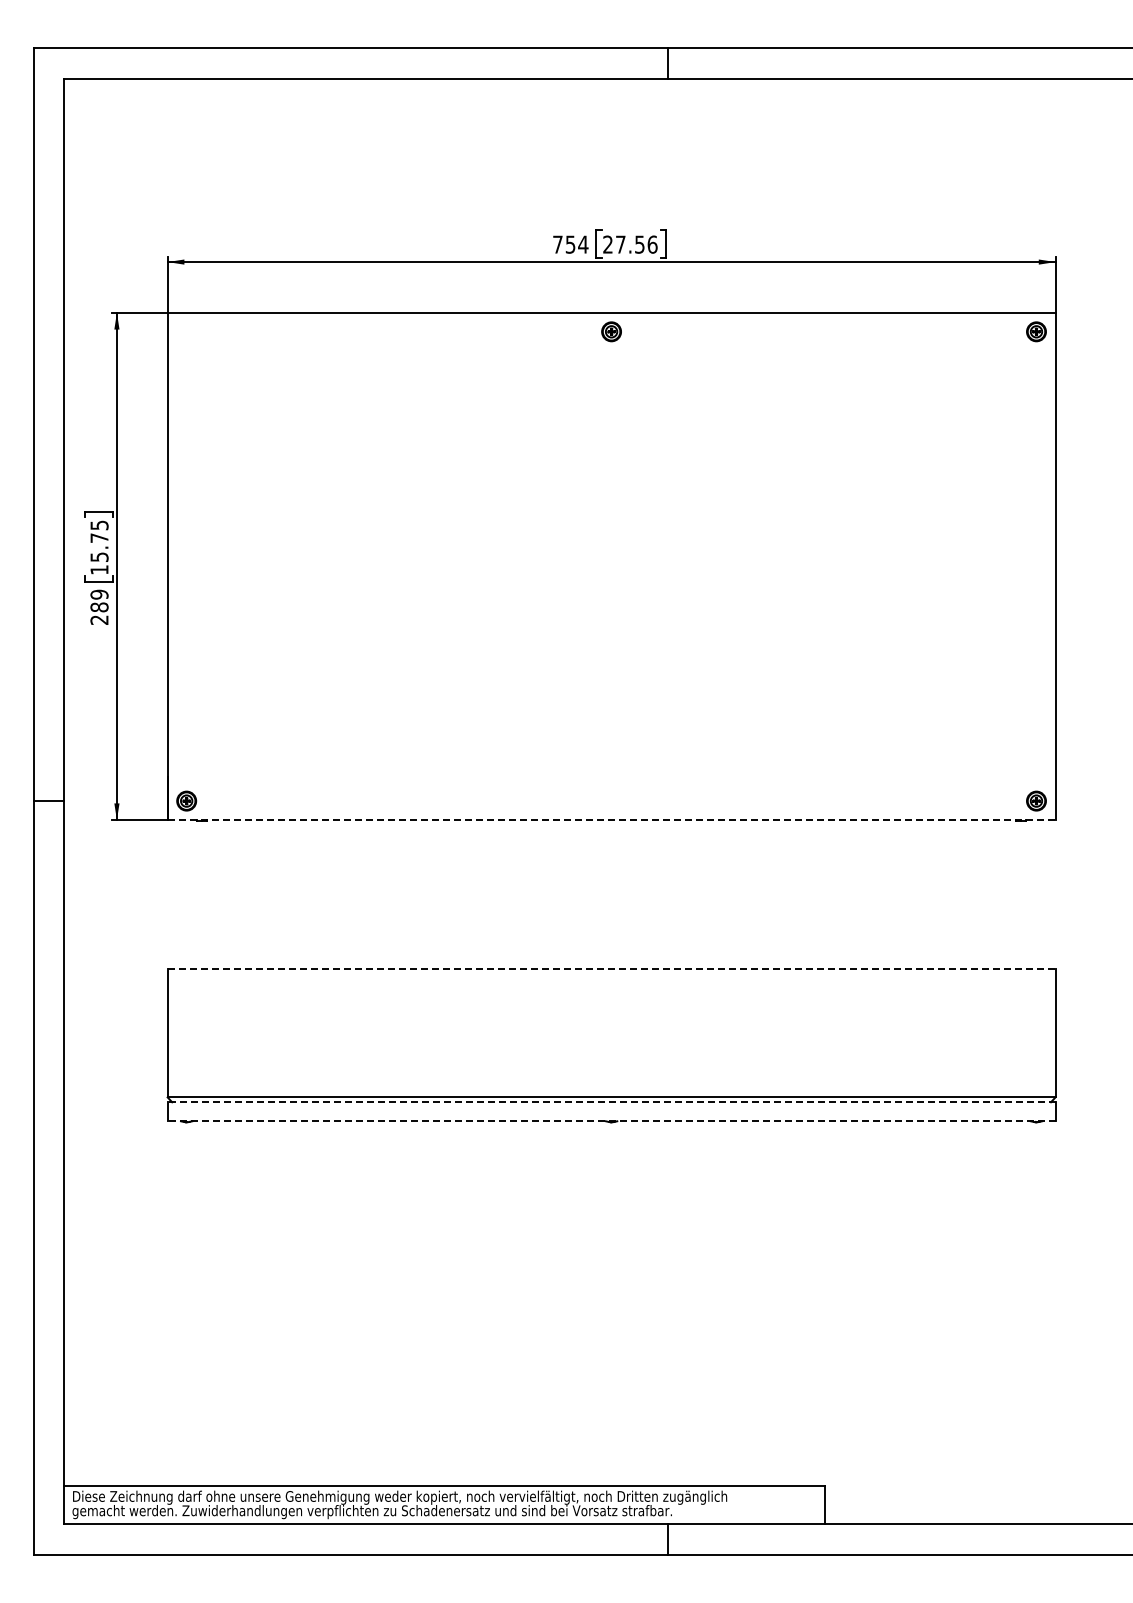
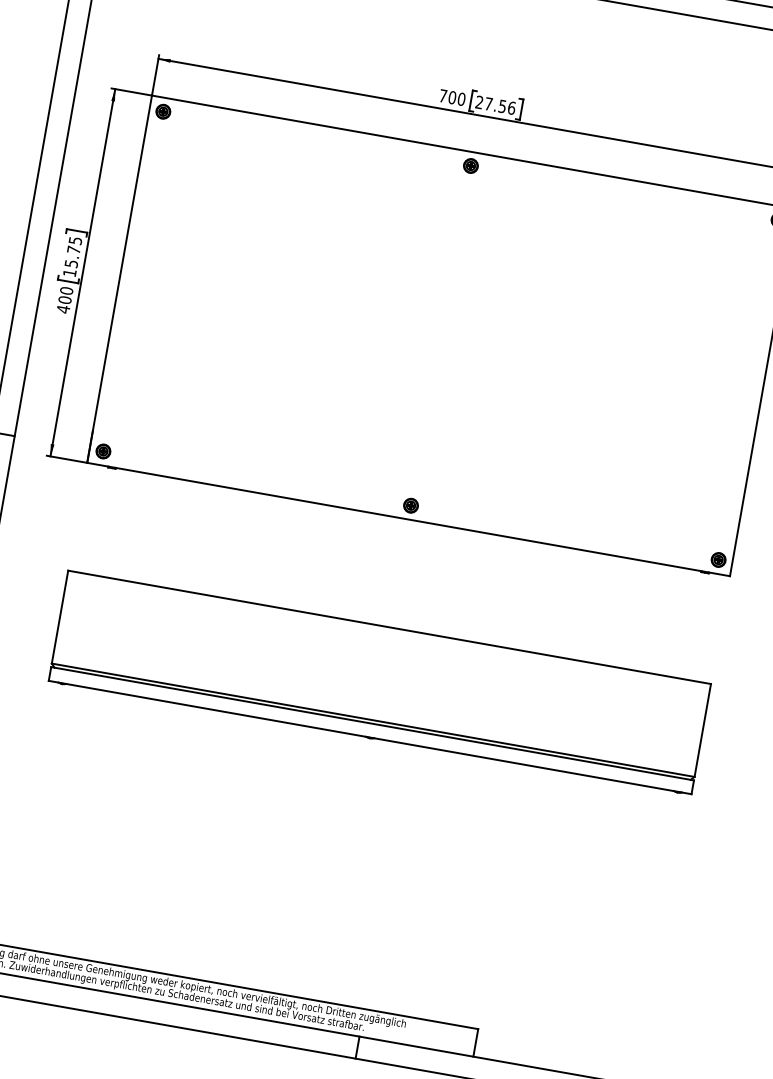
text: (576, 244) -> (456, 98), 754 -> 700
part: (186, 331) -> (163, 111), added
text: (99, 607) -> (65, 300), 289 -> 400
part: (611, 800) -> (411, 505), added
line: (611, 820) -> (408, 519), dashed -> solid
line: (611, 969) -> (389, 627), dashed -> solid
line: (611, 1102) -> (372, 723), dashed -> solid
line: (611, 1121) -> (370, 737), dashed -> solid

